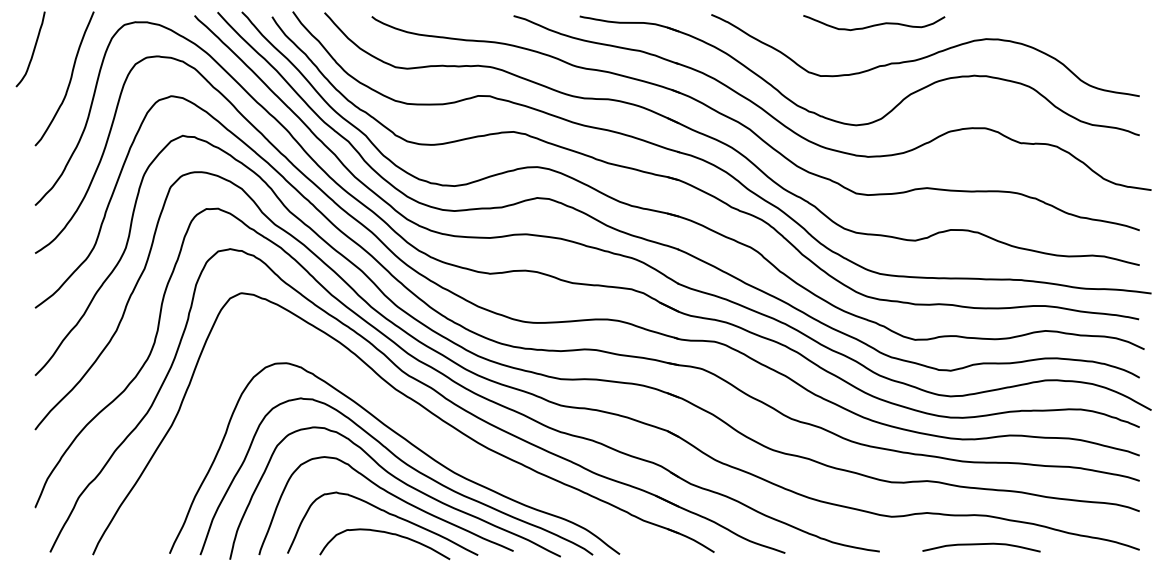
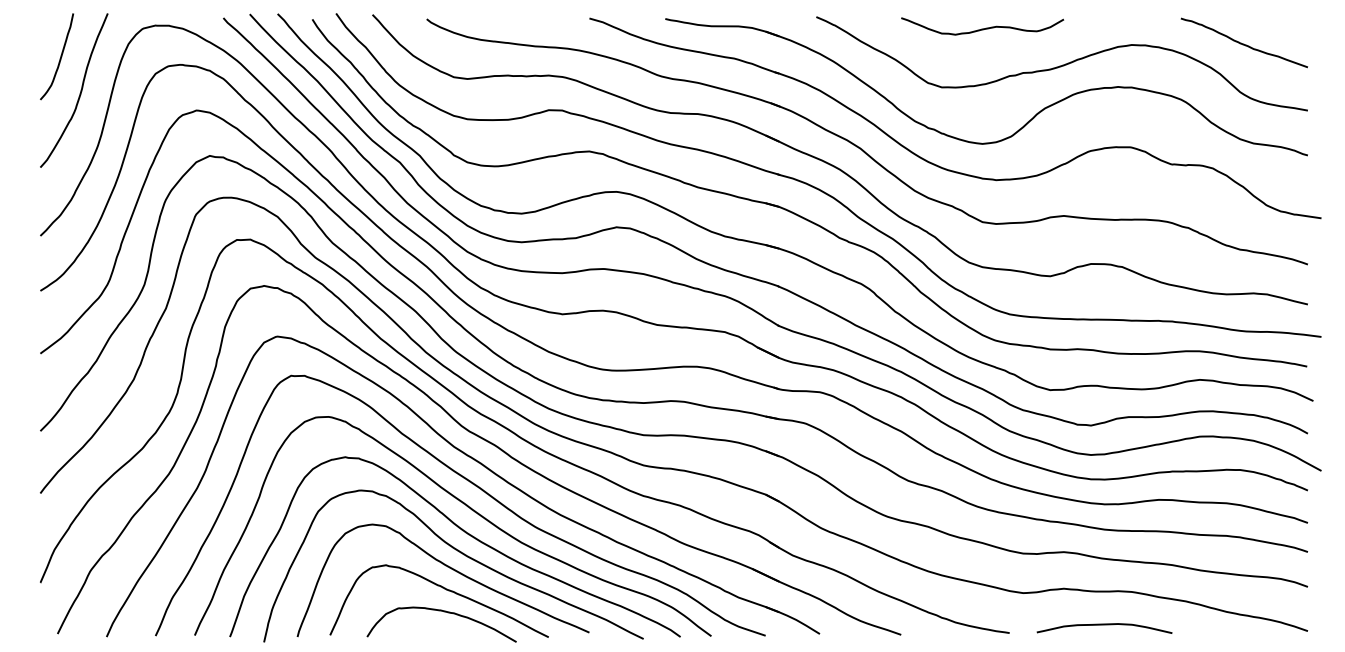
curve: (874, 24) -> (982, 28), moved
curve: (1083, 37) -> (1243, 43), added
curve: (32, 51) -> (59, 59), moved
curve: (413, 423) -> (474, 486), added
curve: (979, 545) -> (1102, 626), moved

